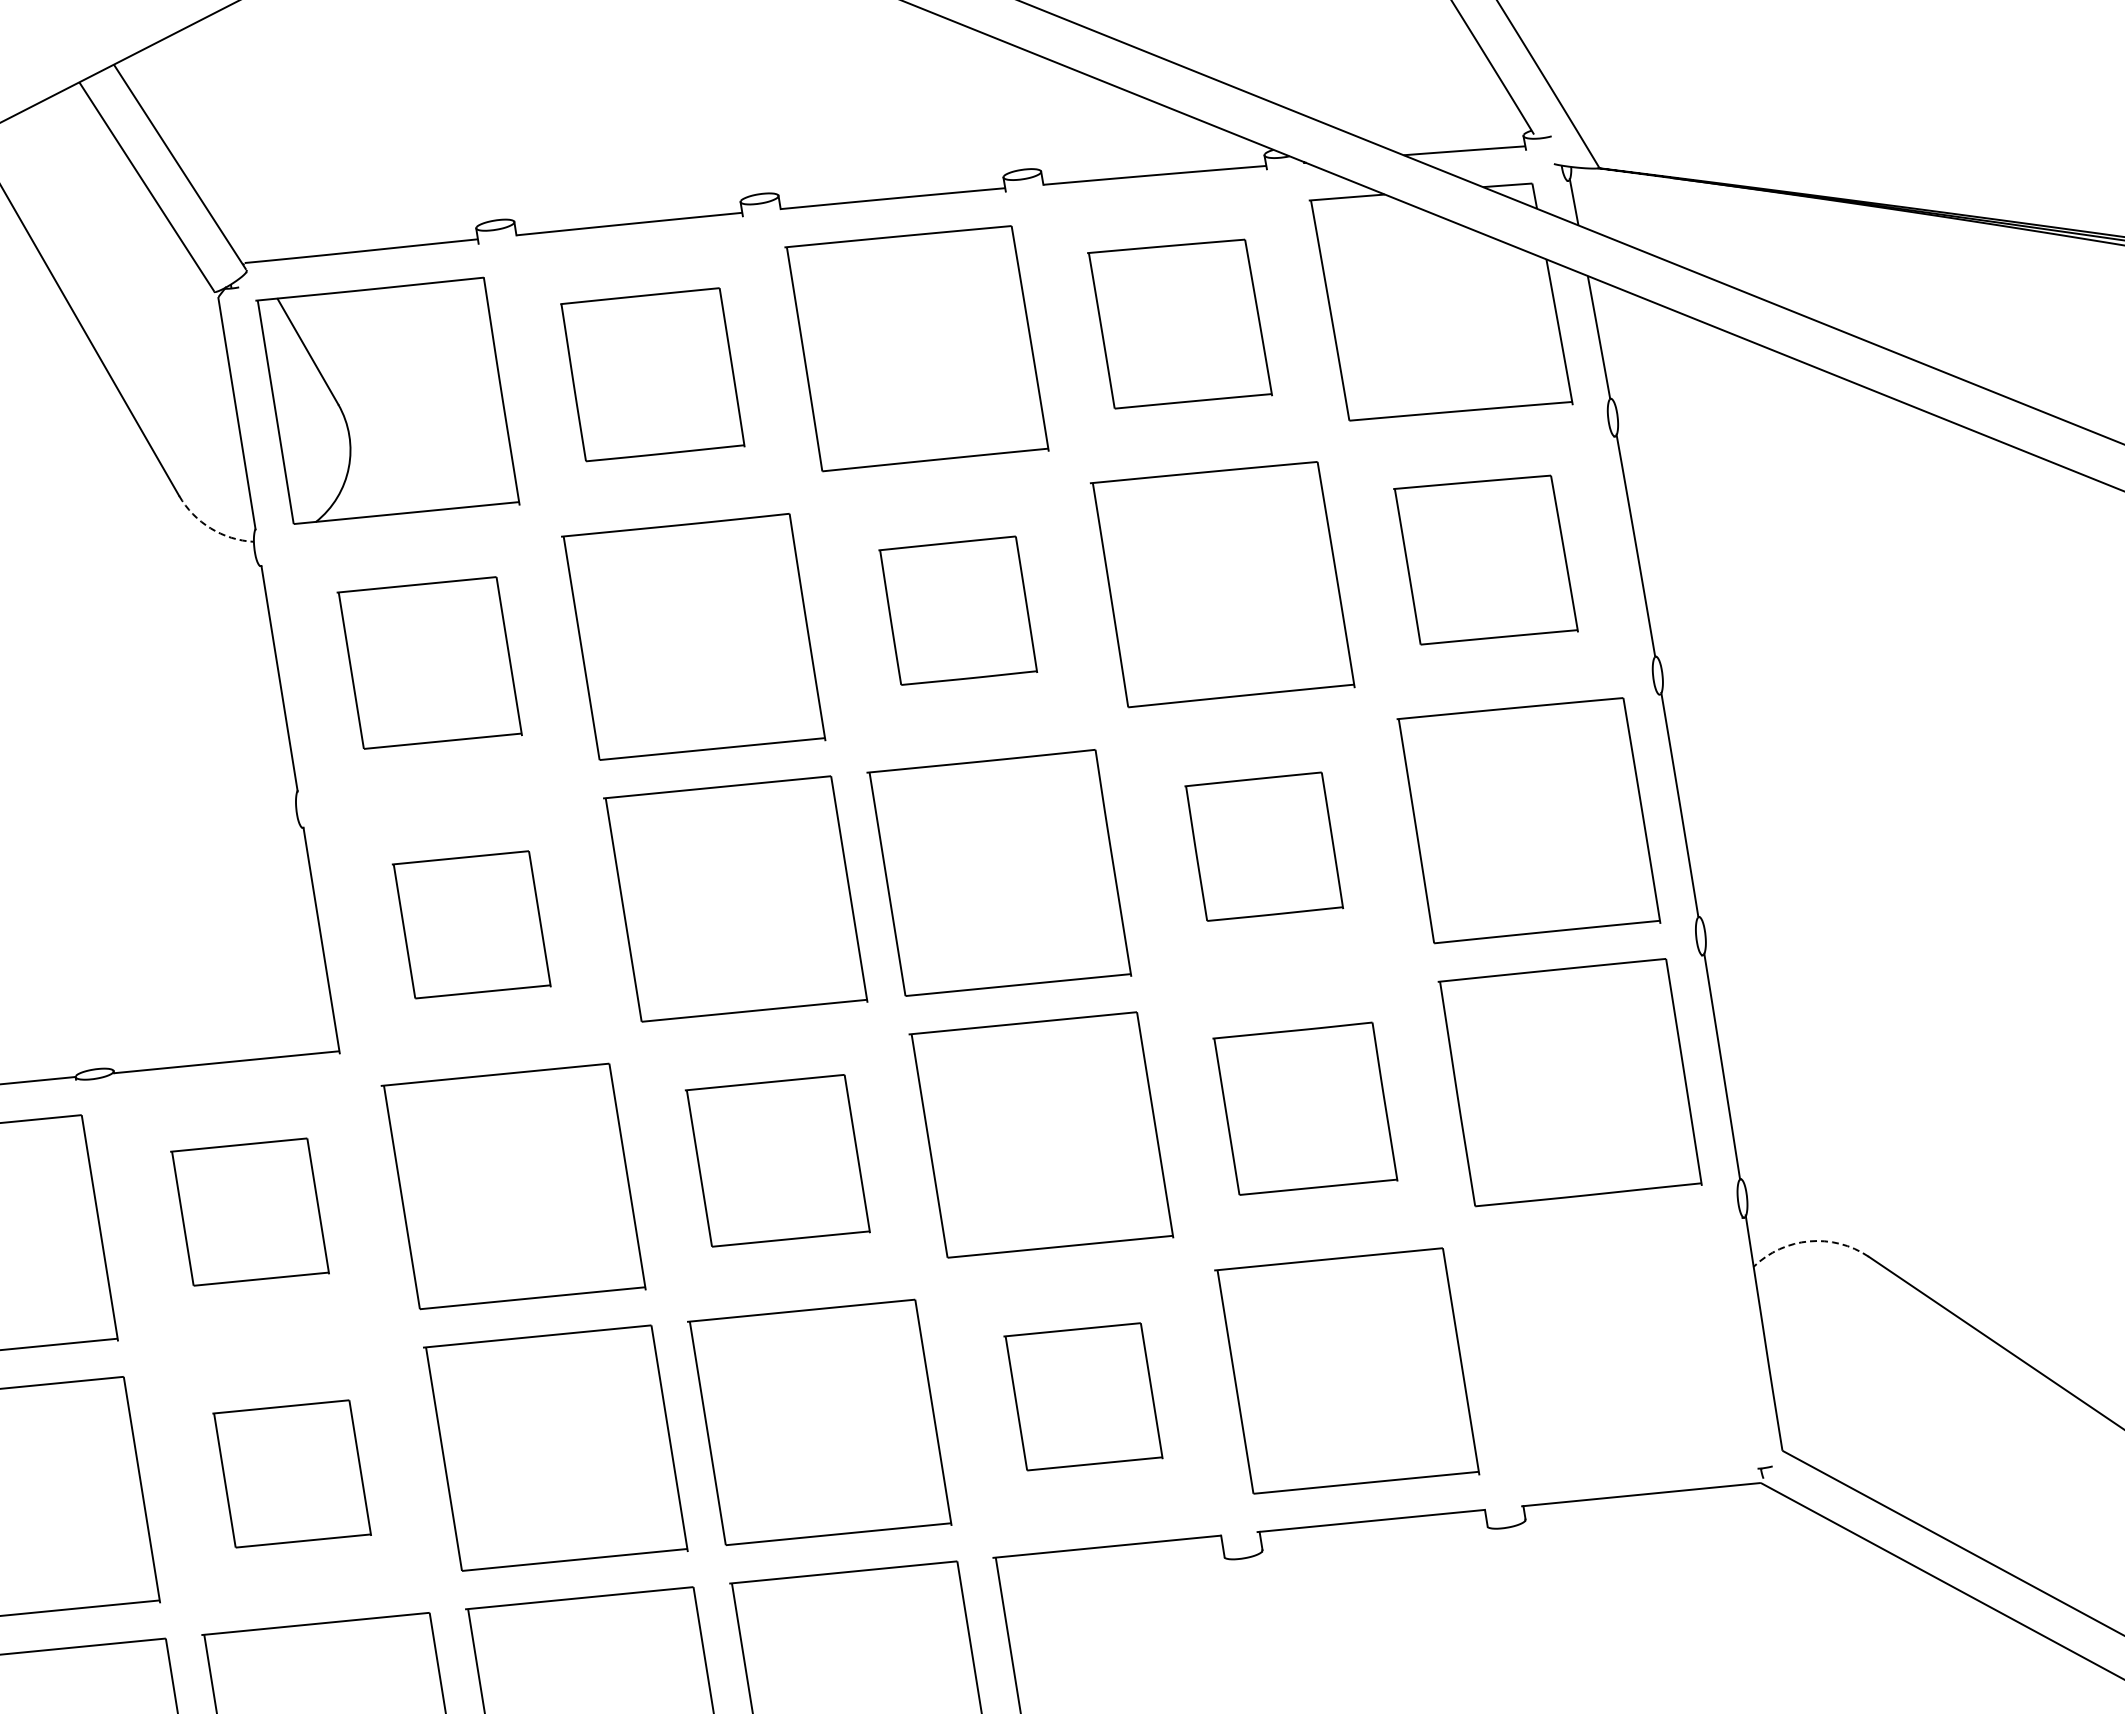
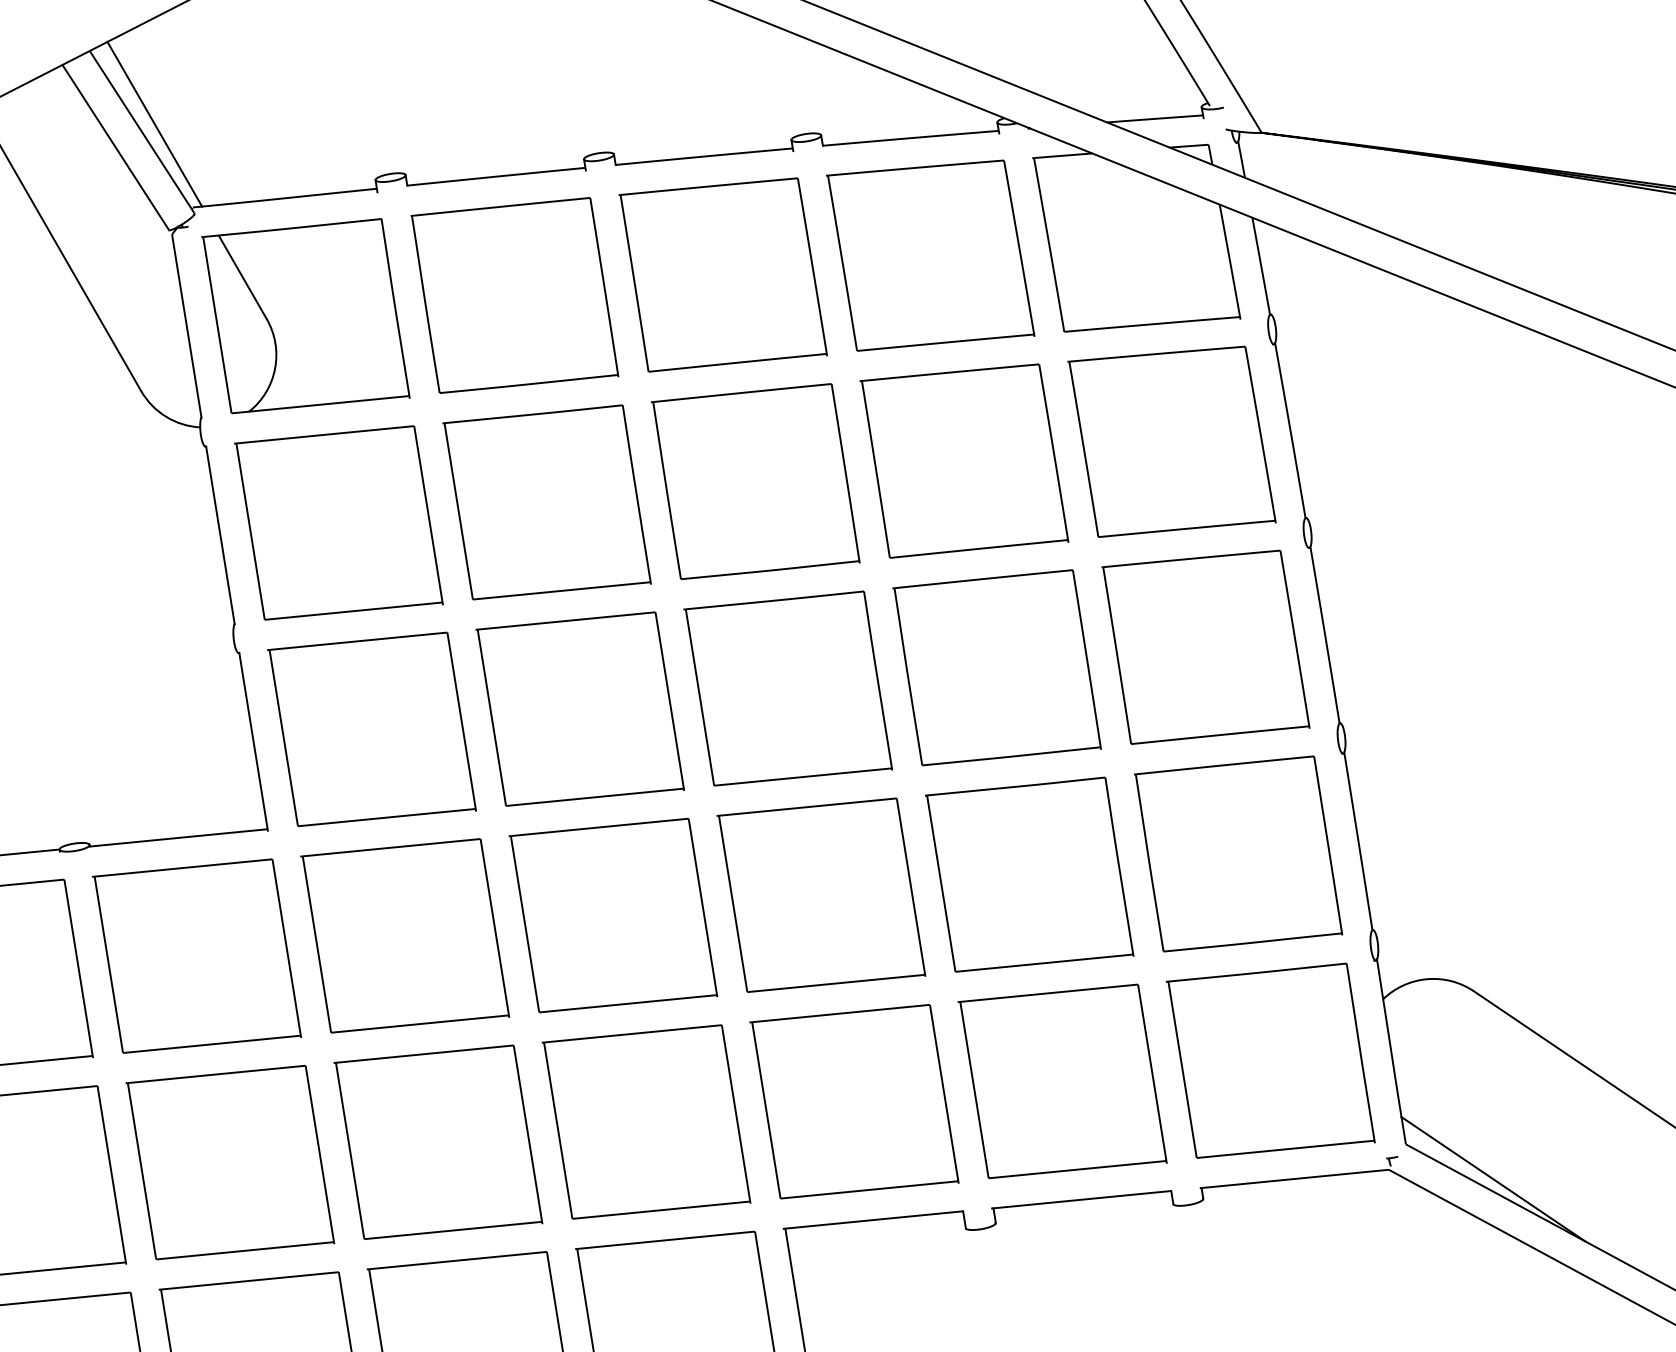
line: (196, 157) -> (154, 124), added
part: (1179, 323) -> (930, 255), size x1.43
part: (652, 374) -> (514, 295), size x1.43
arc: (210, 528) -> (165, 416), dashed -> solid
part: (1485, 559) -> (1171, 441), size x1.43
part: (957, 610) -> (755, 481), size x1.67
part: (429, 662) -> (338, 522), size x1.43
part: (1263, 846) -> (996, 667), size x1.67
part: (471, 924) -> (371, 729), size x1.67
part: (1304, 1108) -> (1028, 874), size x1.43
part: (777, 1160) -> (613, 915), size x1.43
part: (249, 1211) -> (196, 955), size x1.67
arc: (1809, 1241) -> (1427, 979), dashed -> solid
part: (1610, 1344) -> (1270, 1060), added
part: (1083, 1396) -> (854, 1101), size x1.67
part: (291, 1473) -> (229, 1162), size x1.67
line: (1892, 1494) -> (1492, 1178), added

